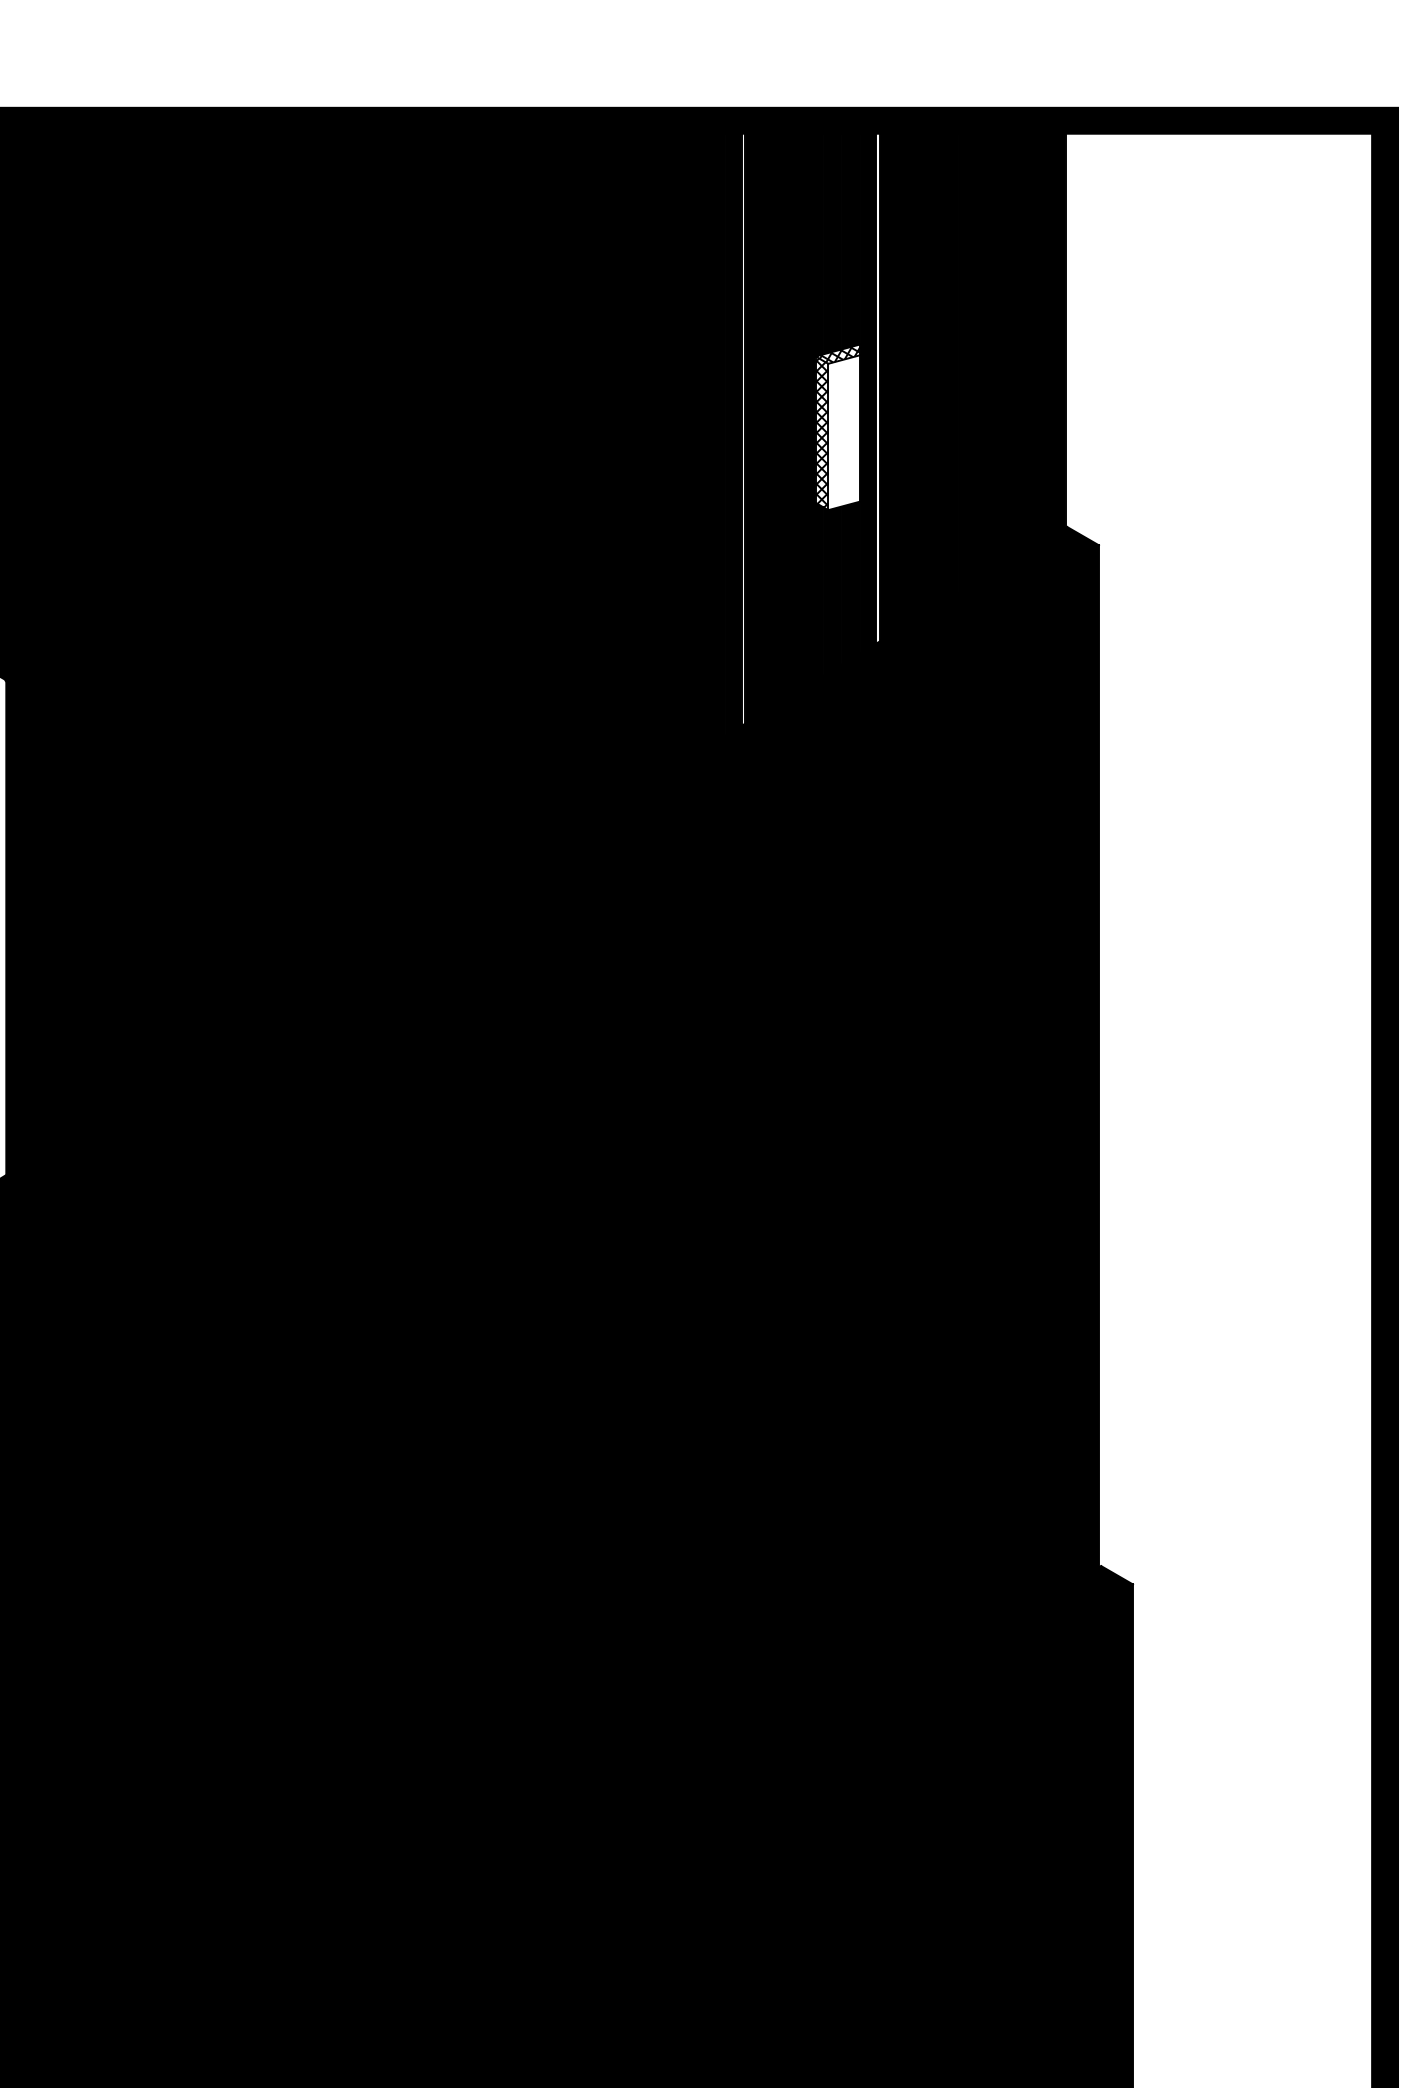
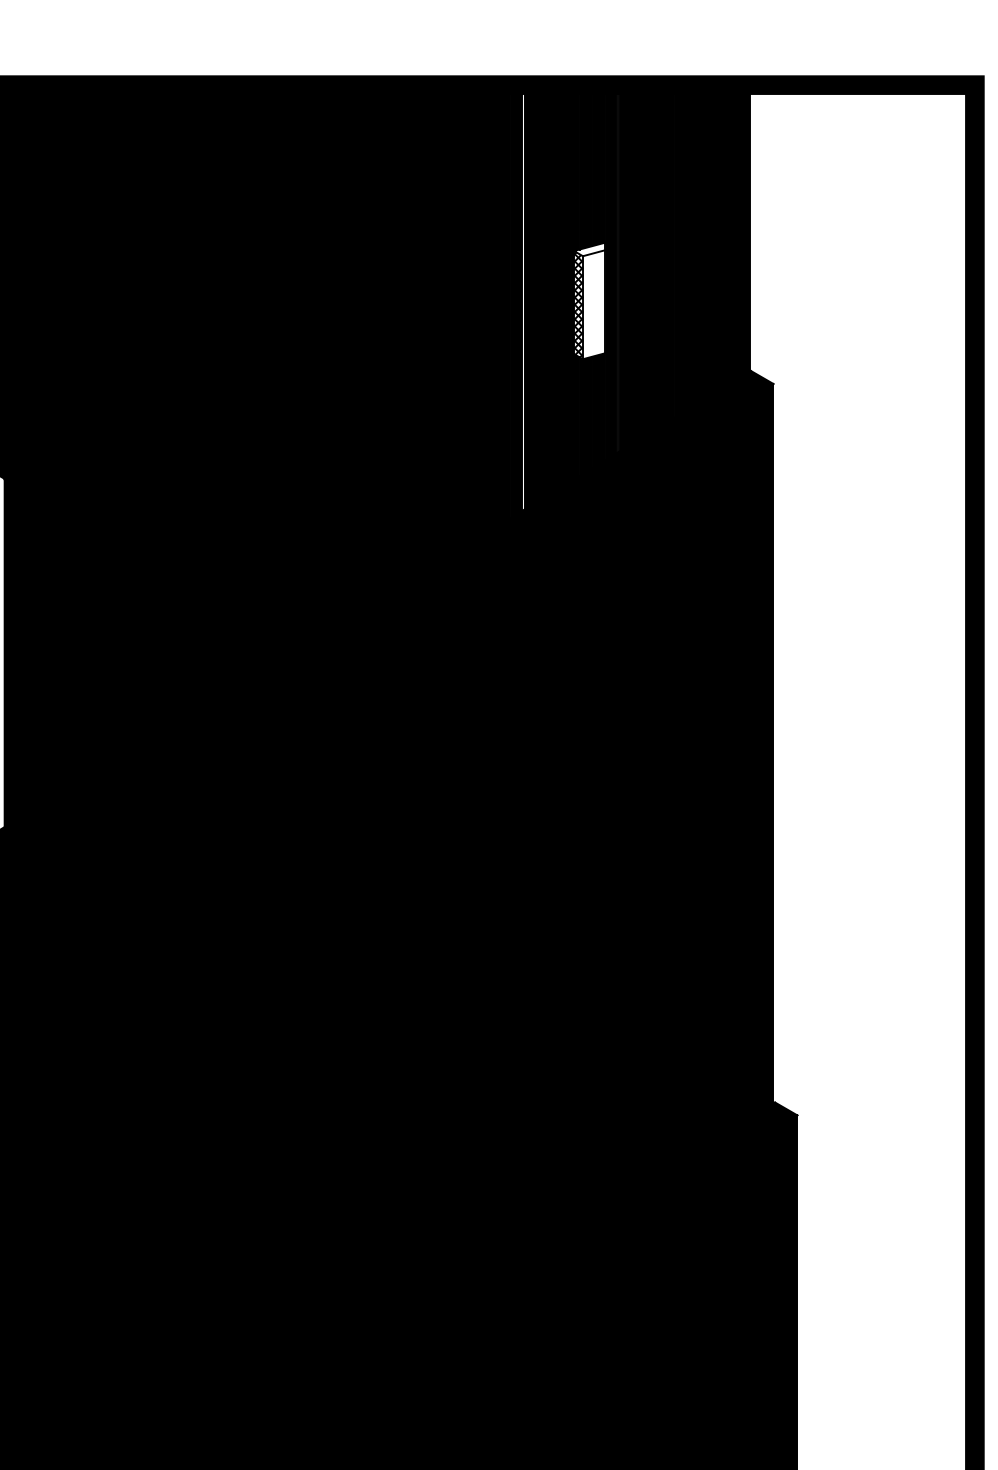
hatch: (839, 354) -> (590, 249), removed

